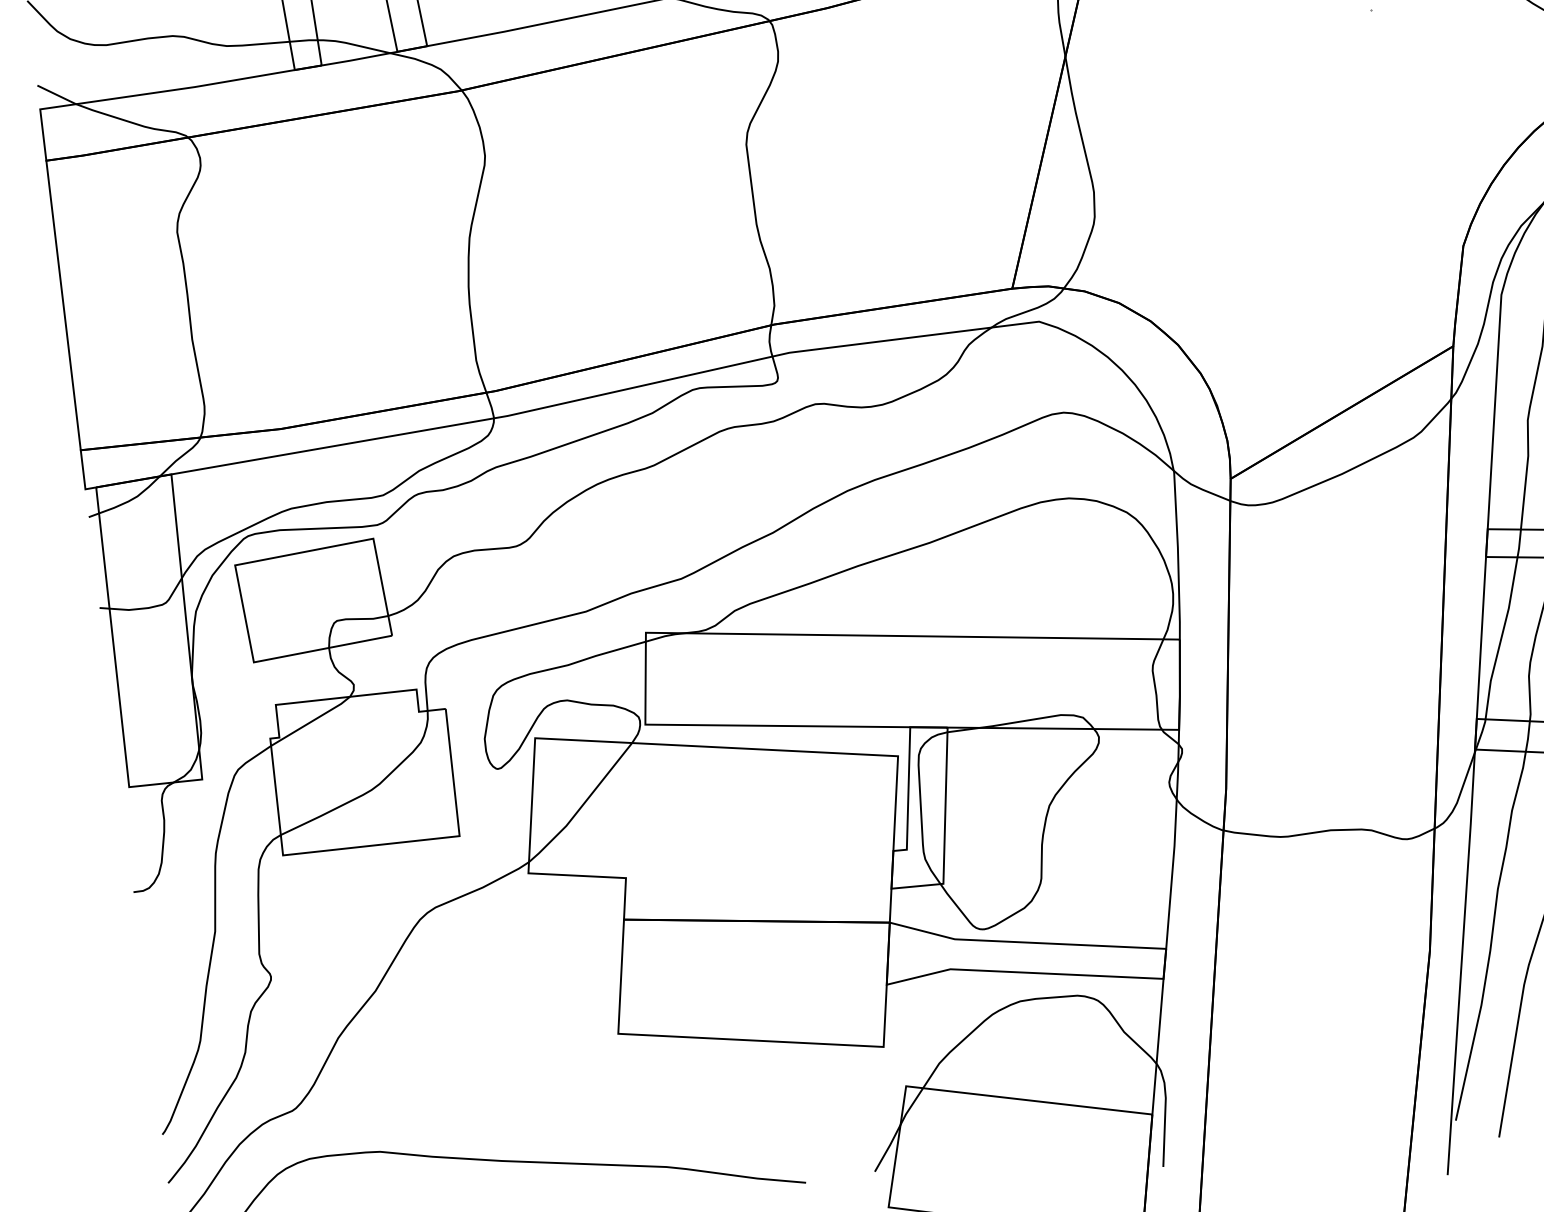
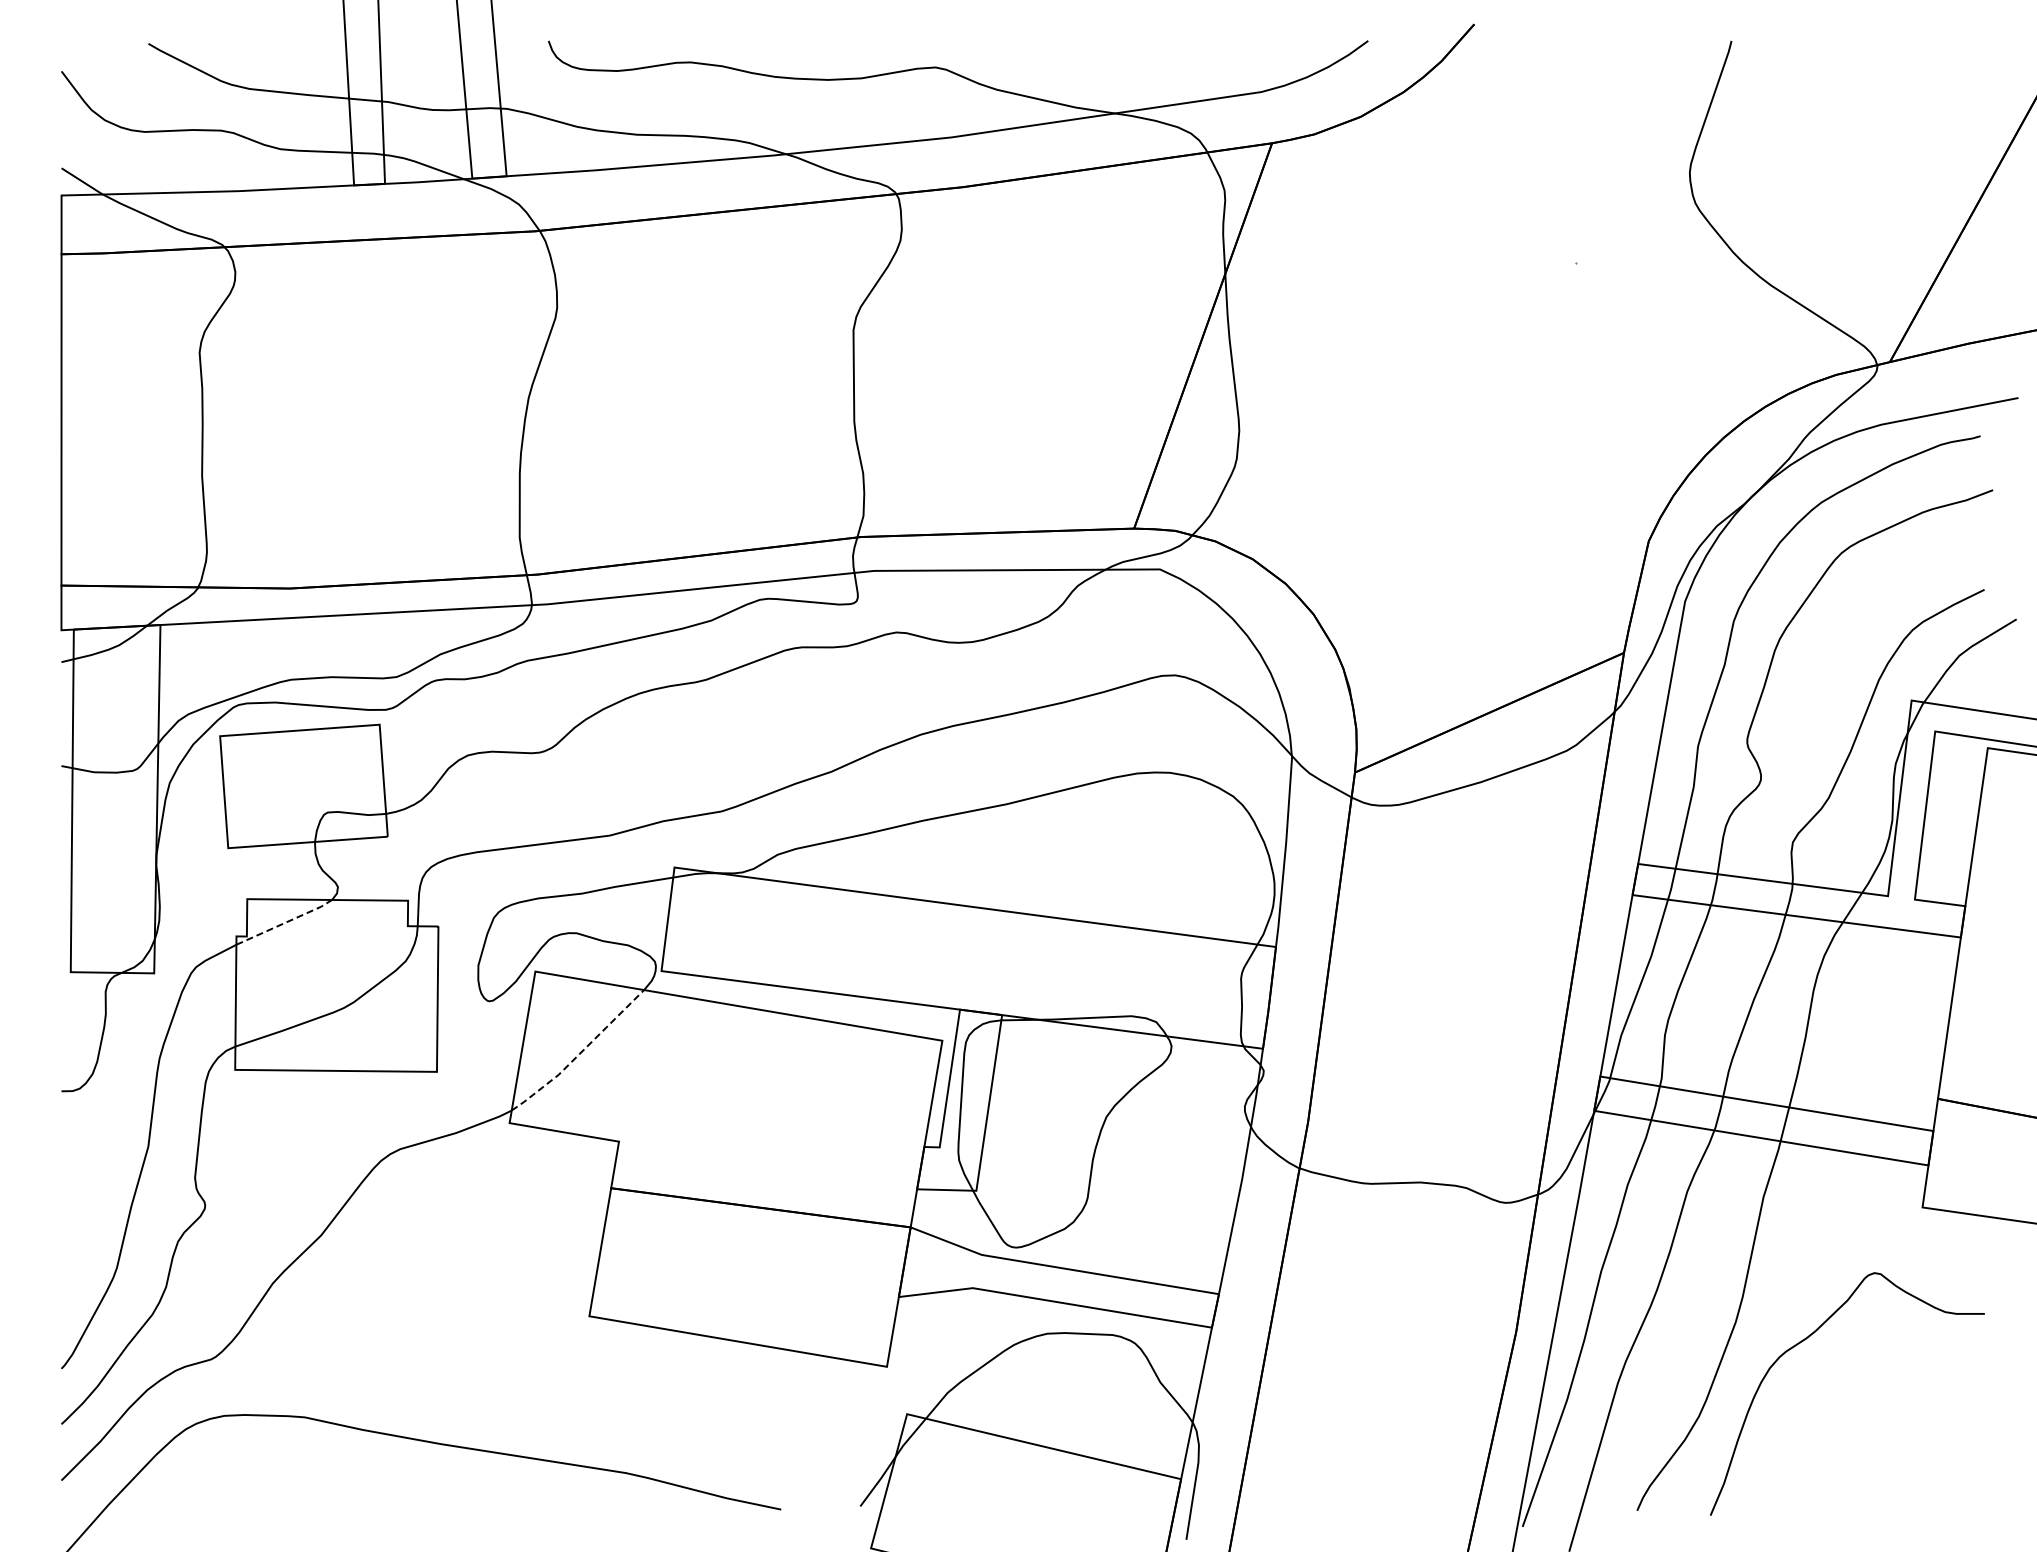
line: (311, 721) -> (285, 922), solid -> dashed
line: (582, 805) -> (579, 1053), solid -> dashed

